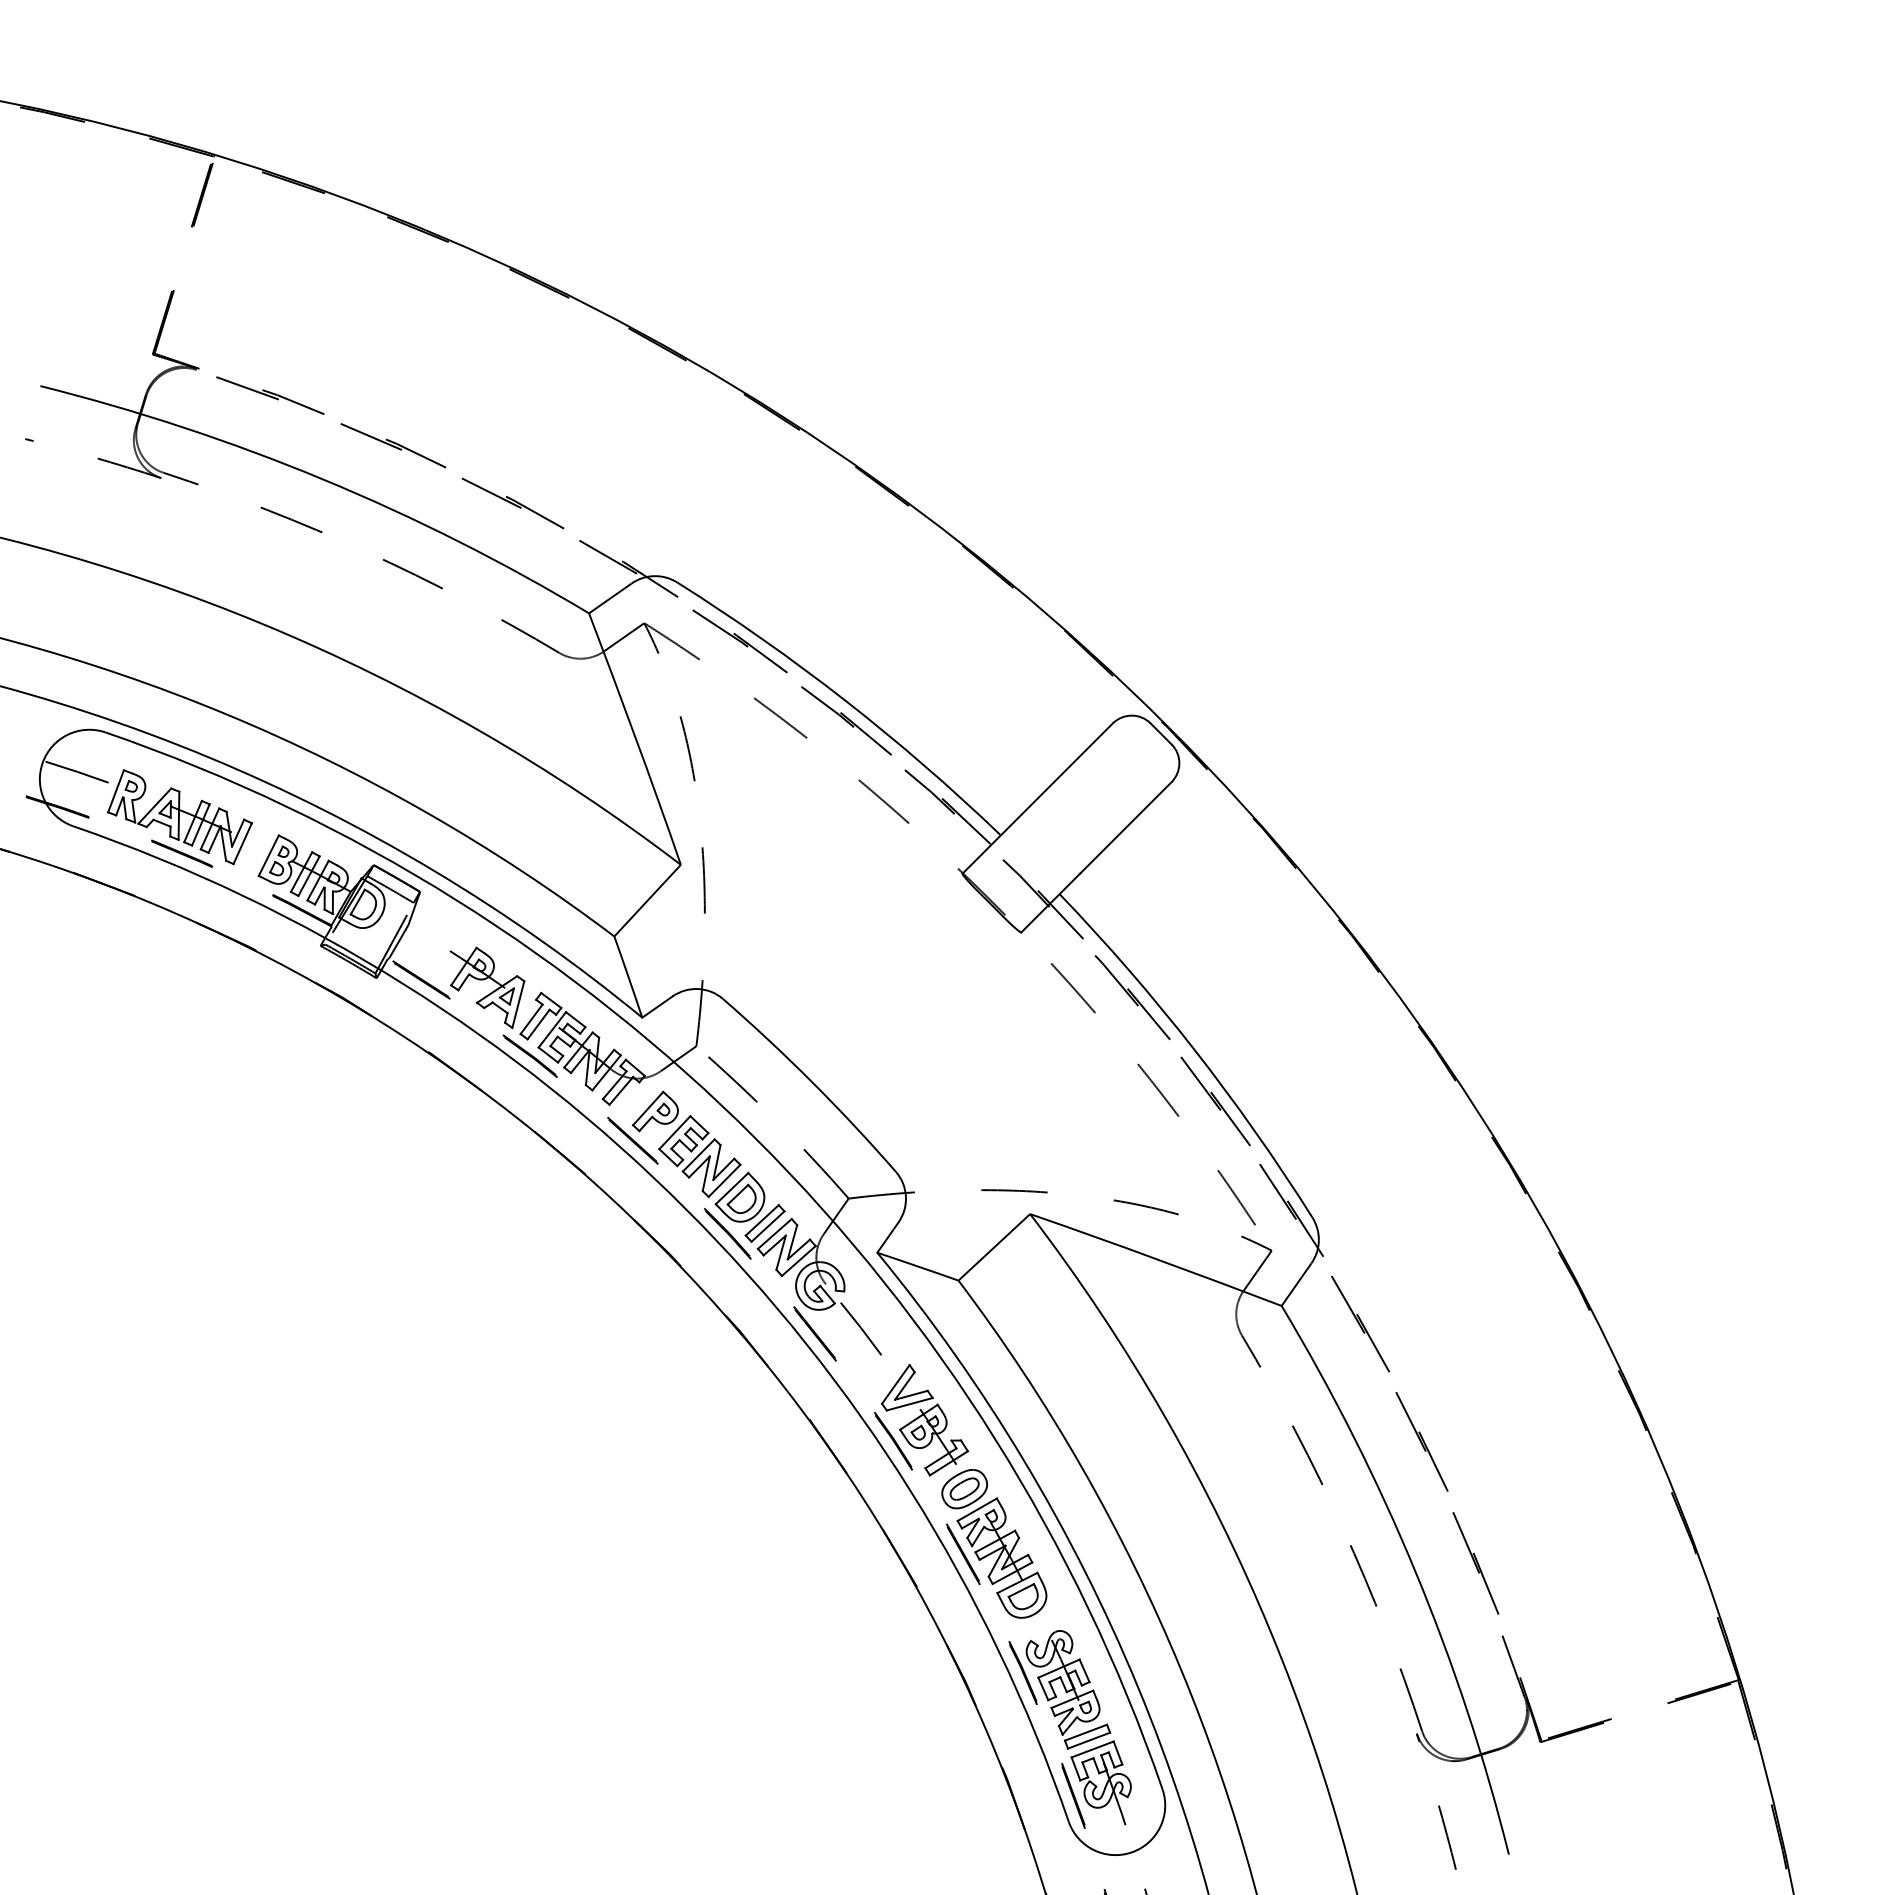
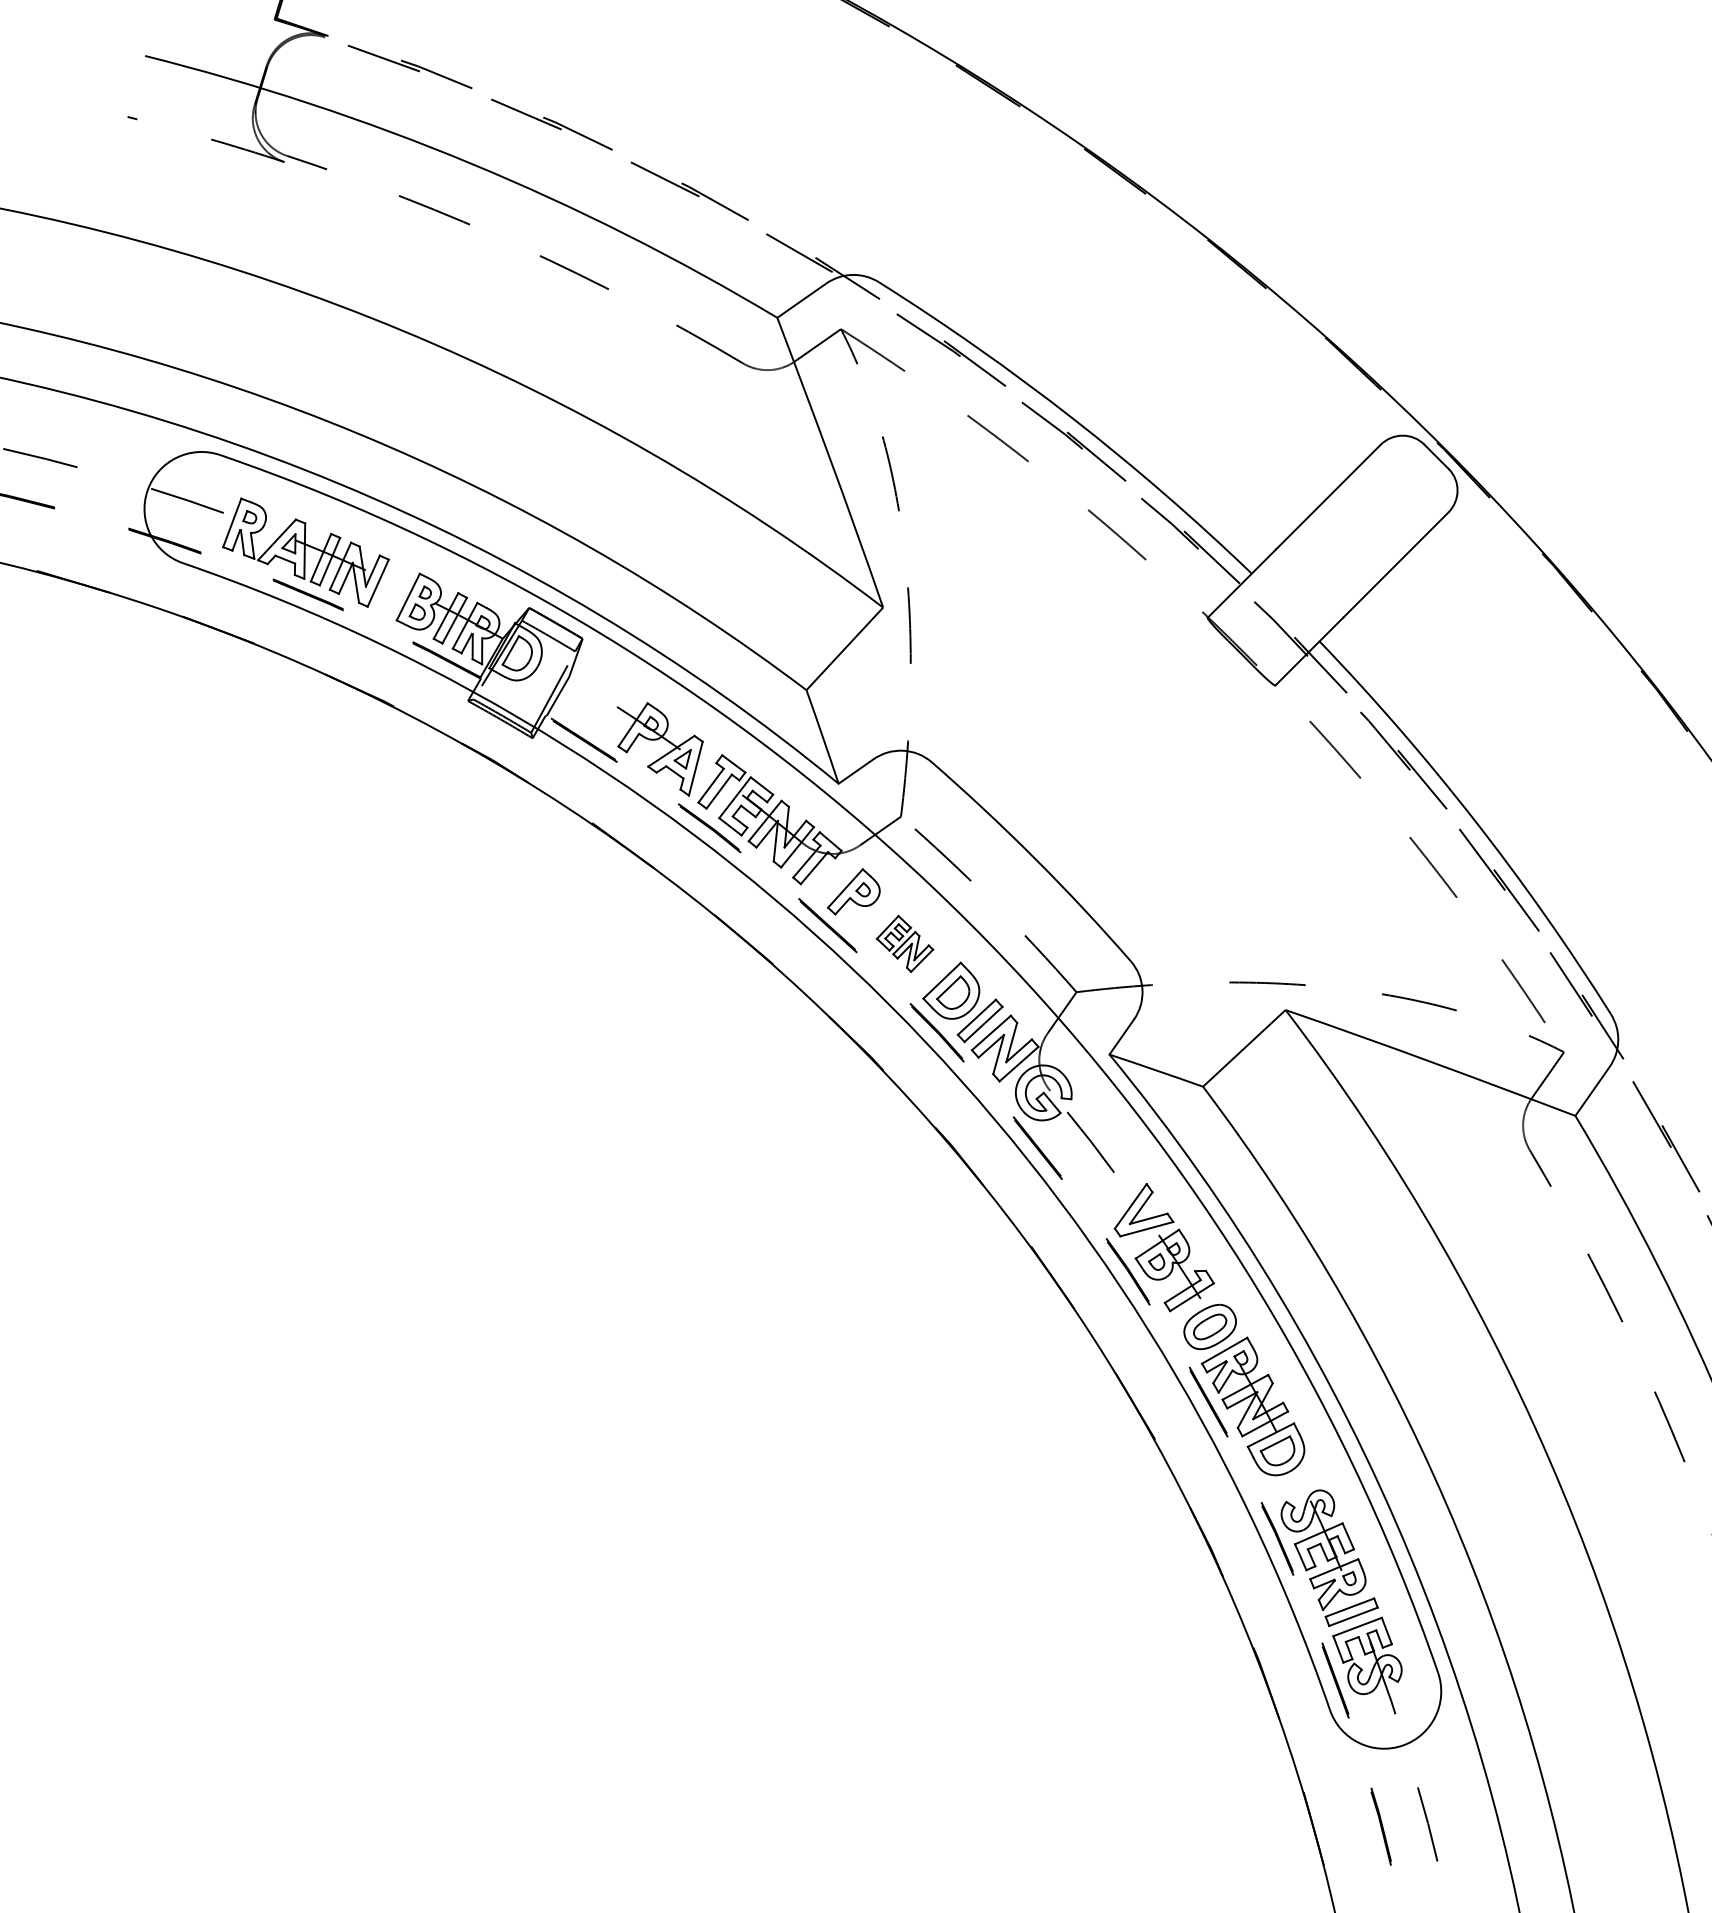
part: (699, 1156) -> (904, 943), size x0.6

